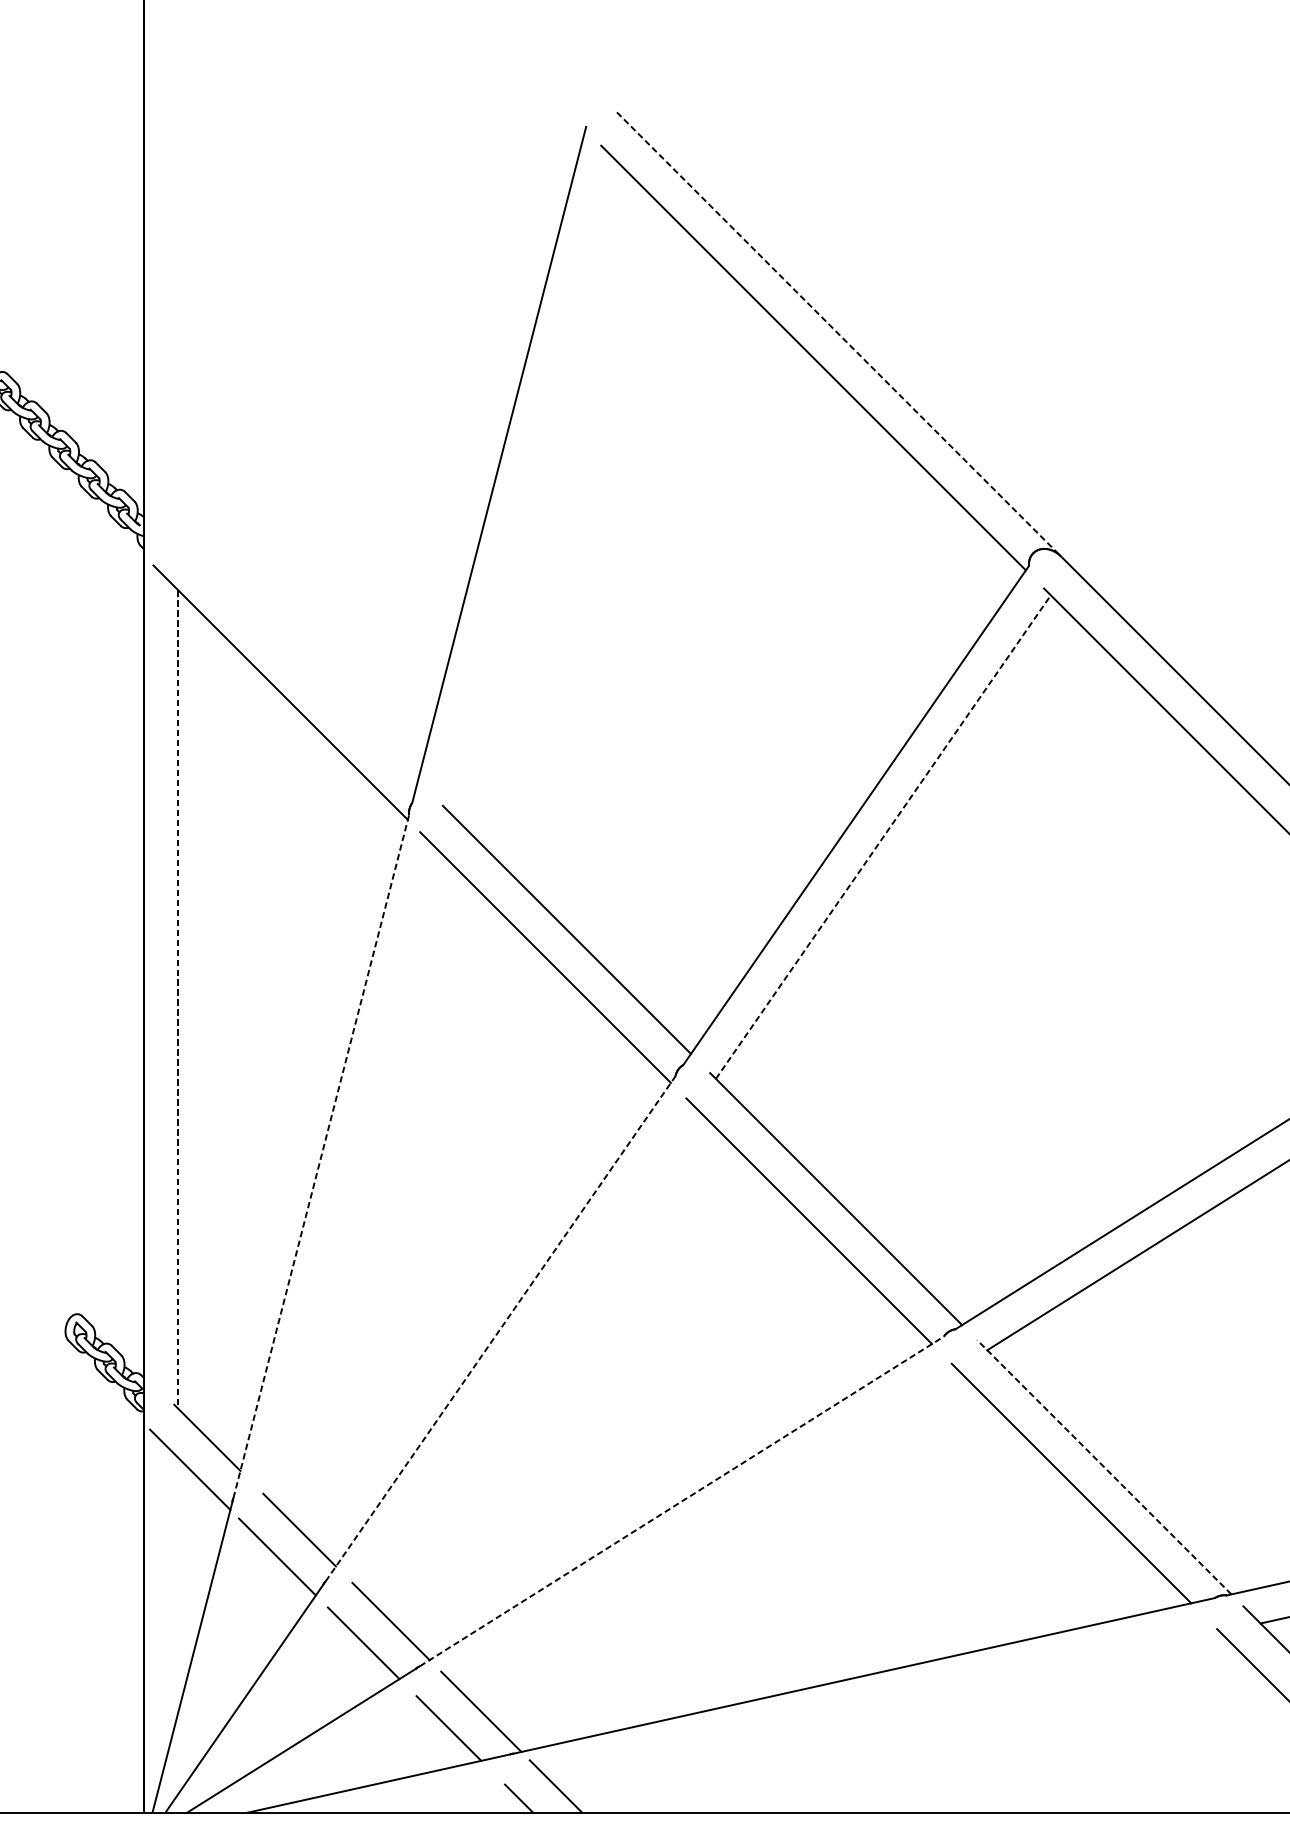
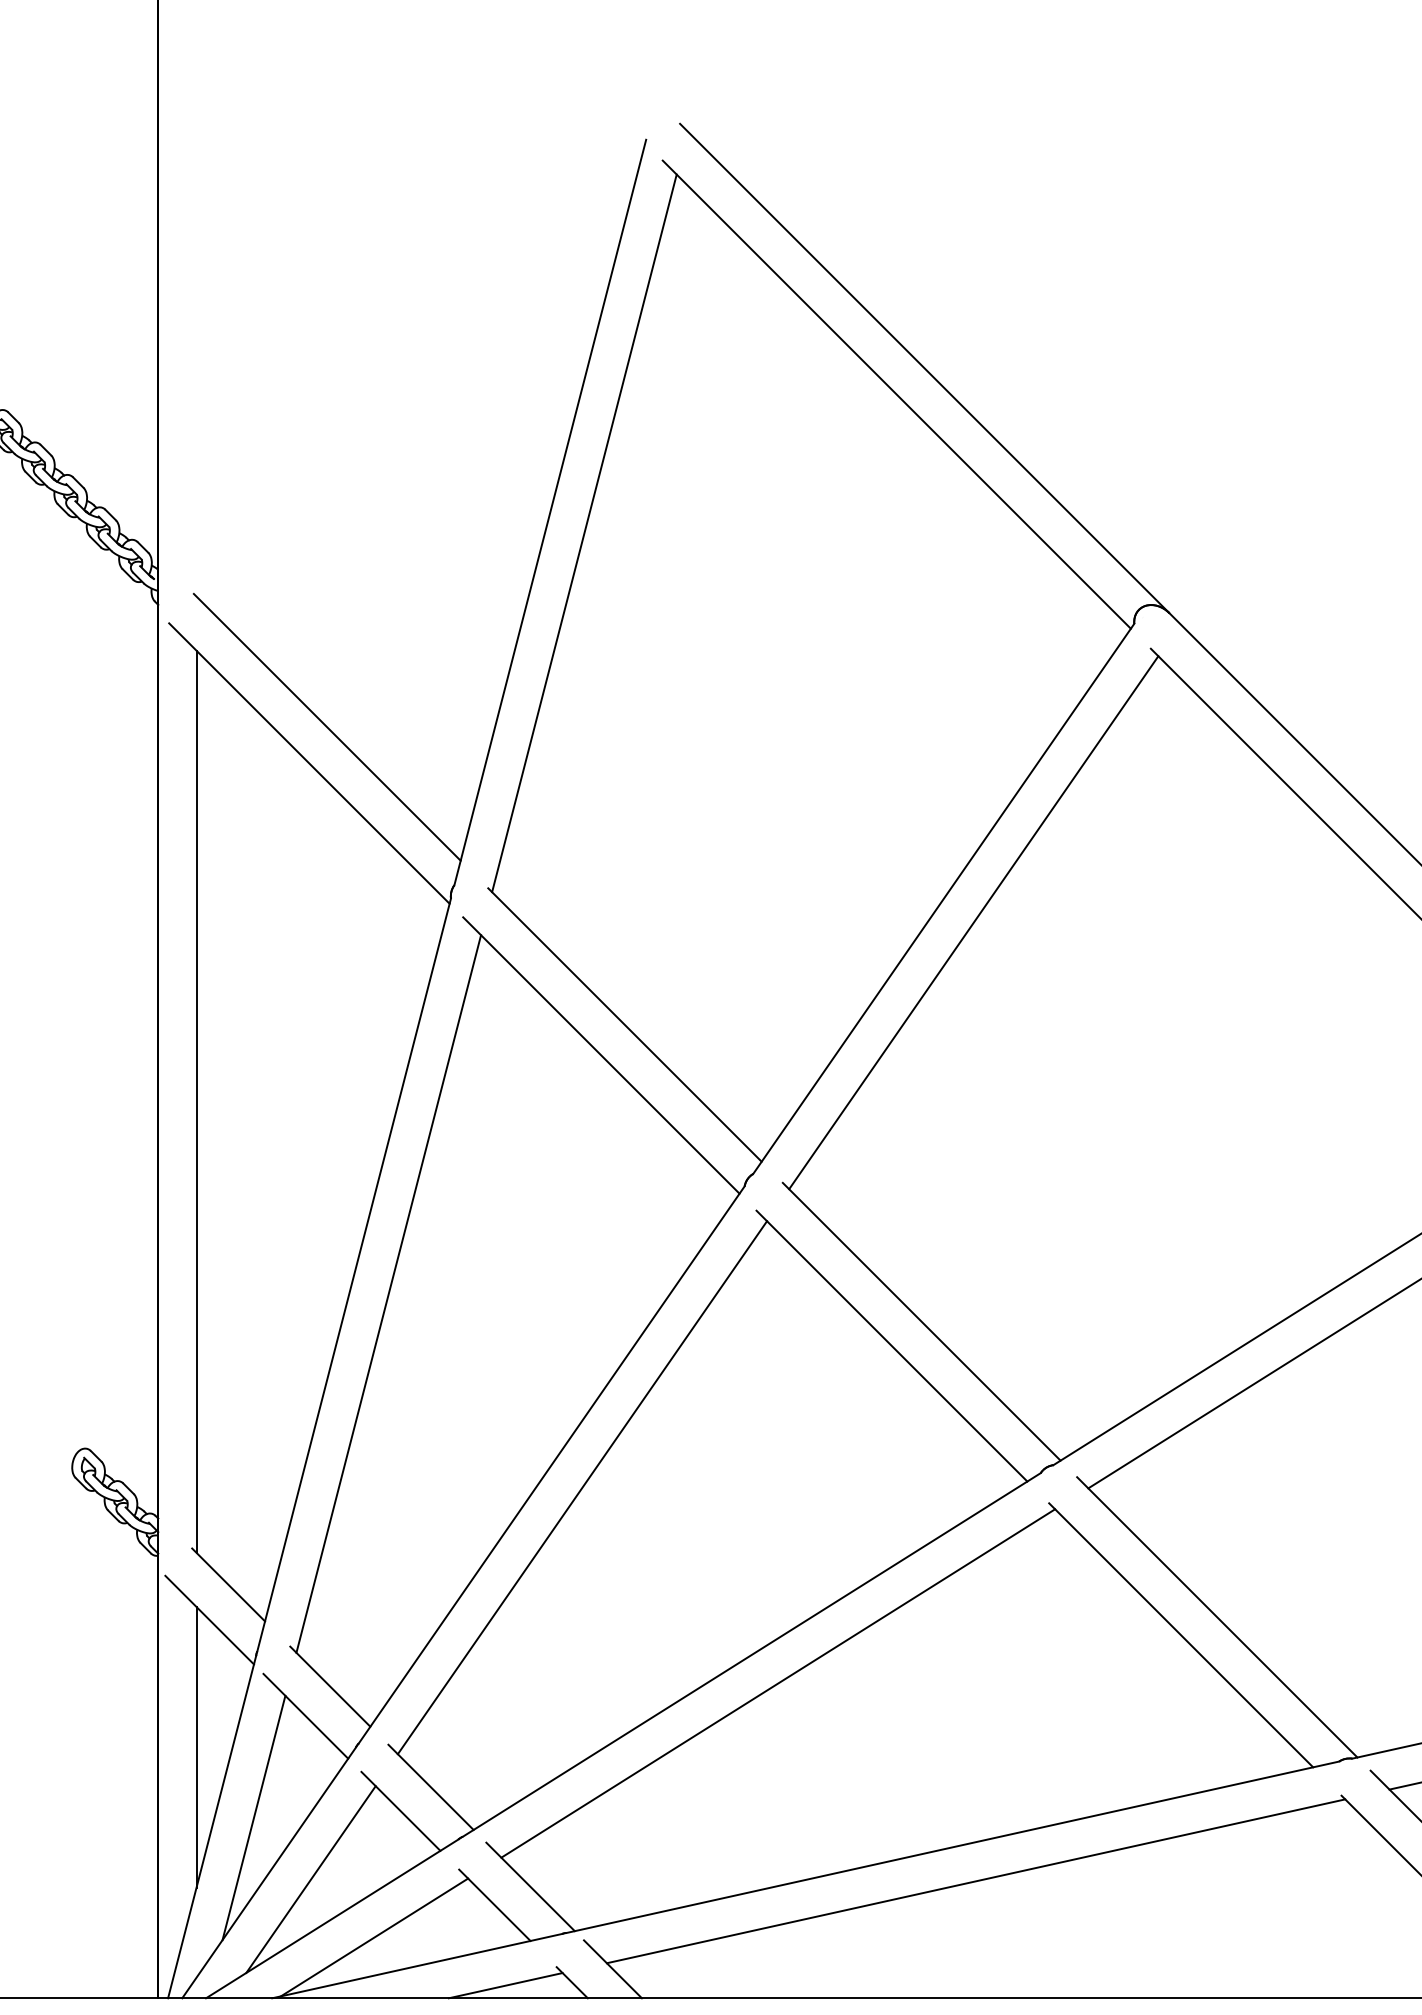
line: (838, 334) -> (924, 368), dashed -> solid
line: (530, 483) -> (584, 533), added
line: (296, 659) -> (326, 726), added
line: (884, 836) -> (974, 922), dashed -> solid
line: (178, 1000) -> (196, 1102), dashed -> solid
line: (321, 1156) -> (354, 1274), dashed -> solid
line: (352, 1173) -> (388, 1293), added
line: (500, 1328) -> (551, 1464), dashed -> solid
line: (528, 1349) -> (582, 1487), added
line: (1103, 1467) -> (1216, 1617), dashed -> solid
line: (682, 1500) -> (752, 1654), dashed -> solid
line: (706, 1527) -> (778, 1683), added
line: (178, 1584) -> (196, 1746), added
line: (229, 1648) -> (253, 1817), added
line: (281, 1705) -> (310, 1879), added
line: (884, 1706) -> (975, 1881), added
line: (339, 1757) -> (374, 1937), added
line: (458, 1801) -> (505, 1985), added

